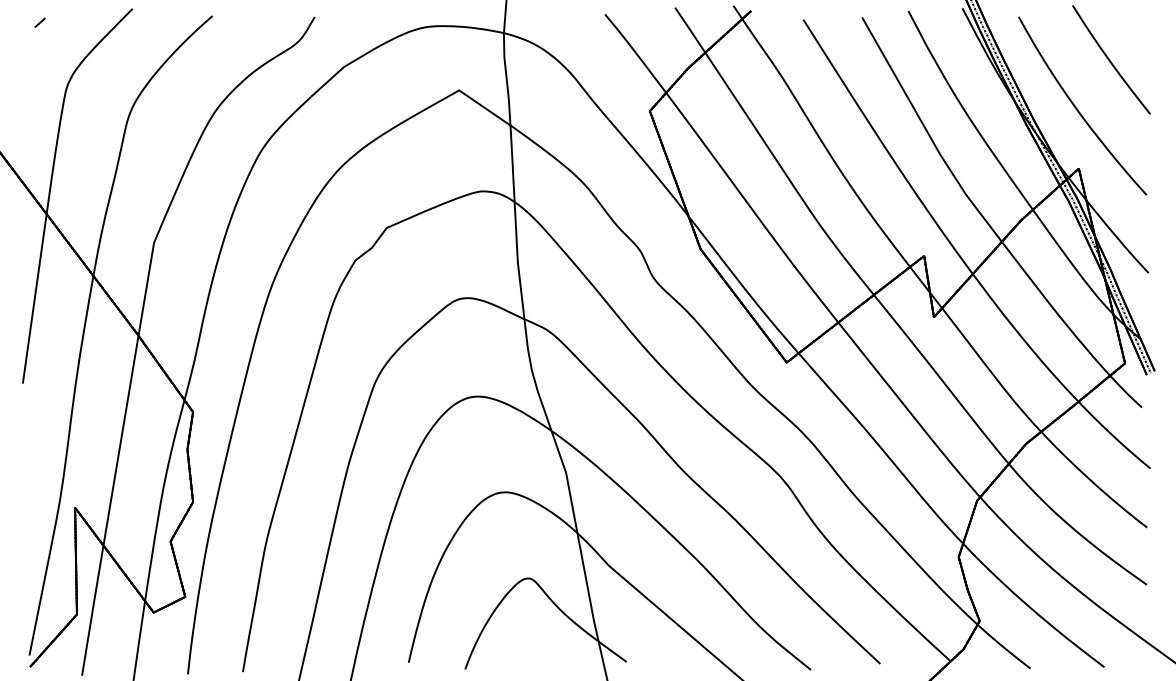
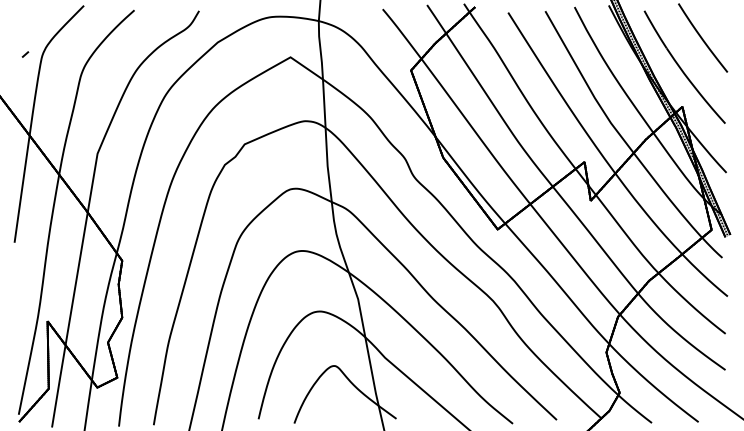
line: (40, 22) -> (25, 54), moved

